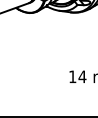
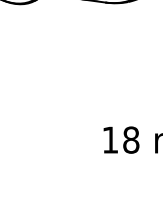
text: (82, 76) -> (131, 139), 14 -> 18

